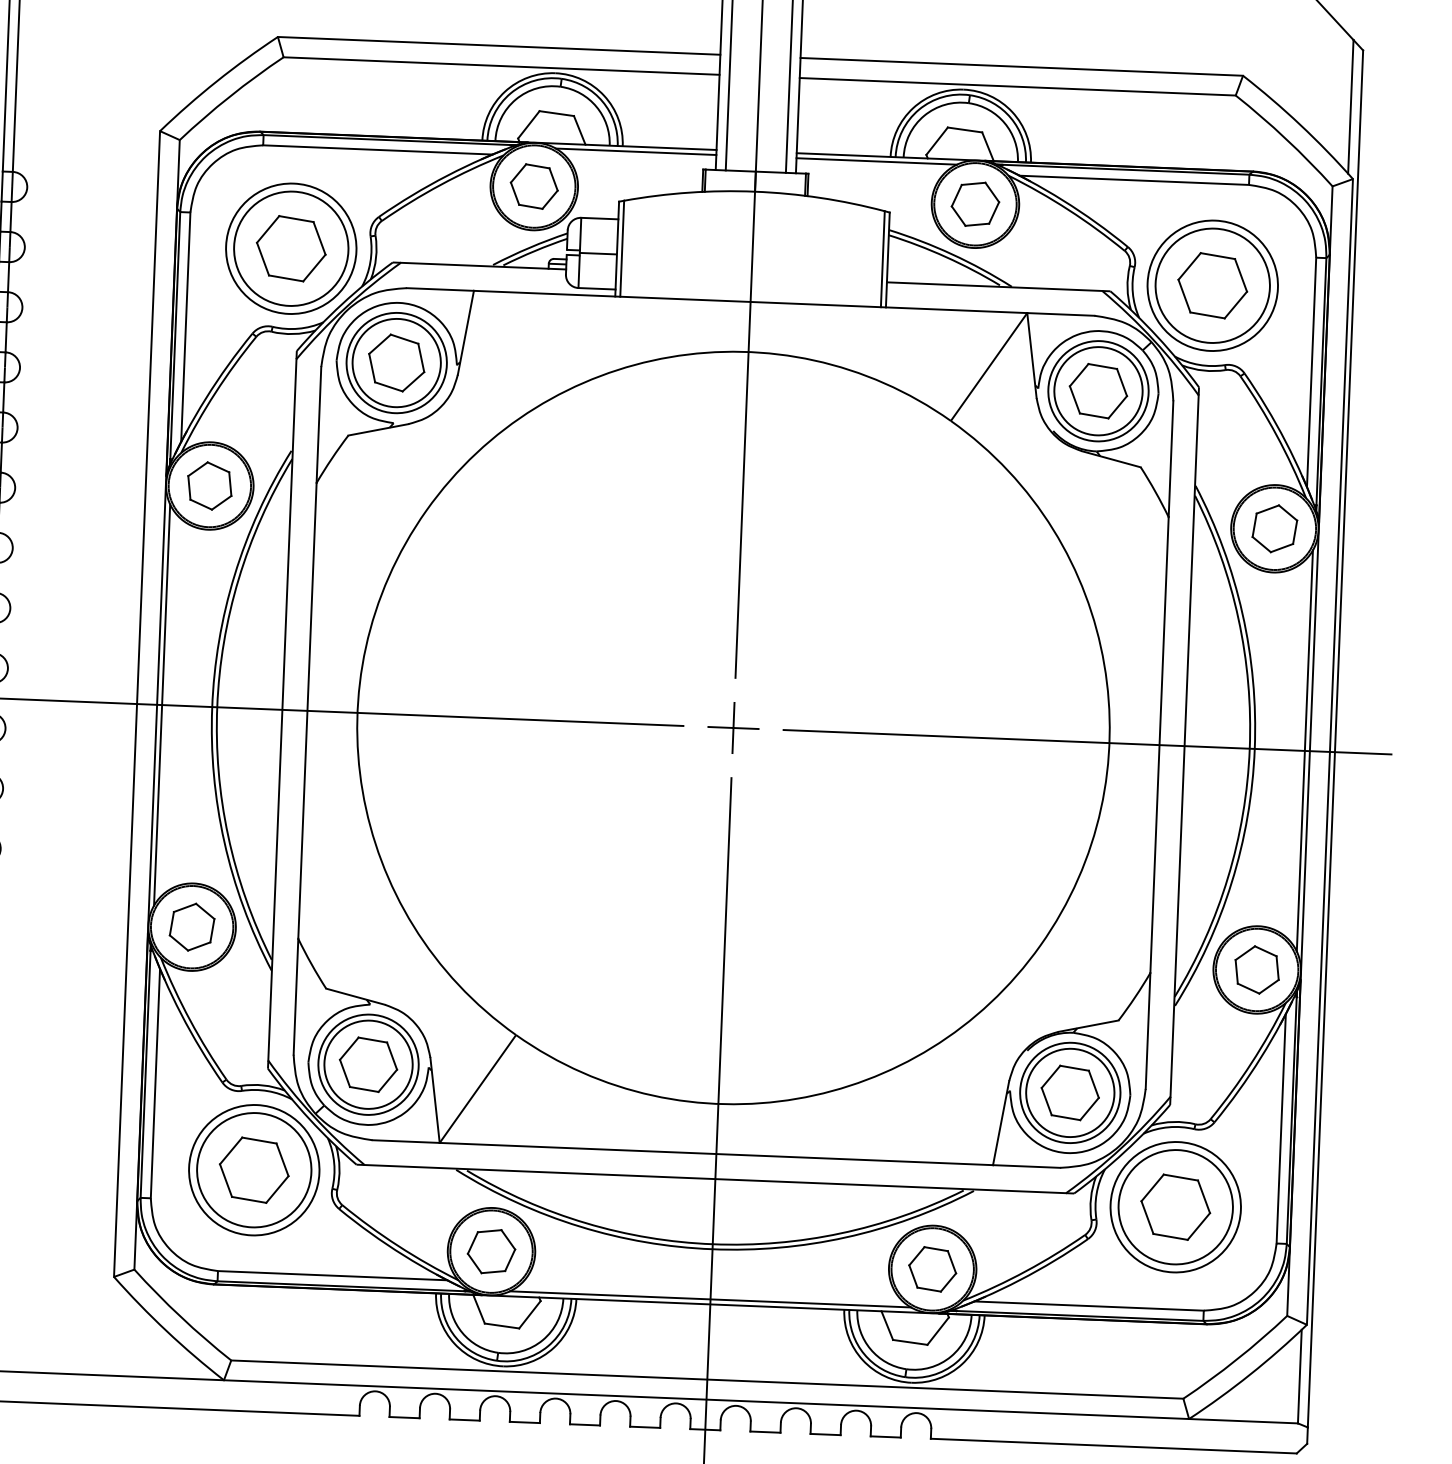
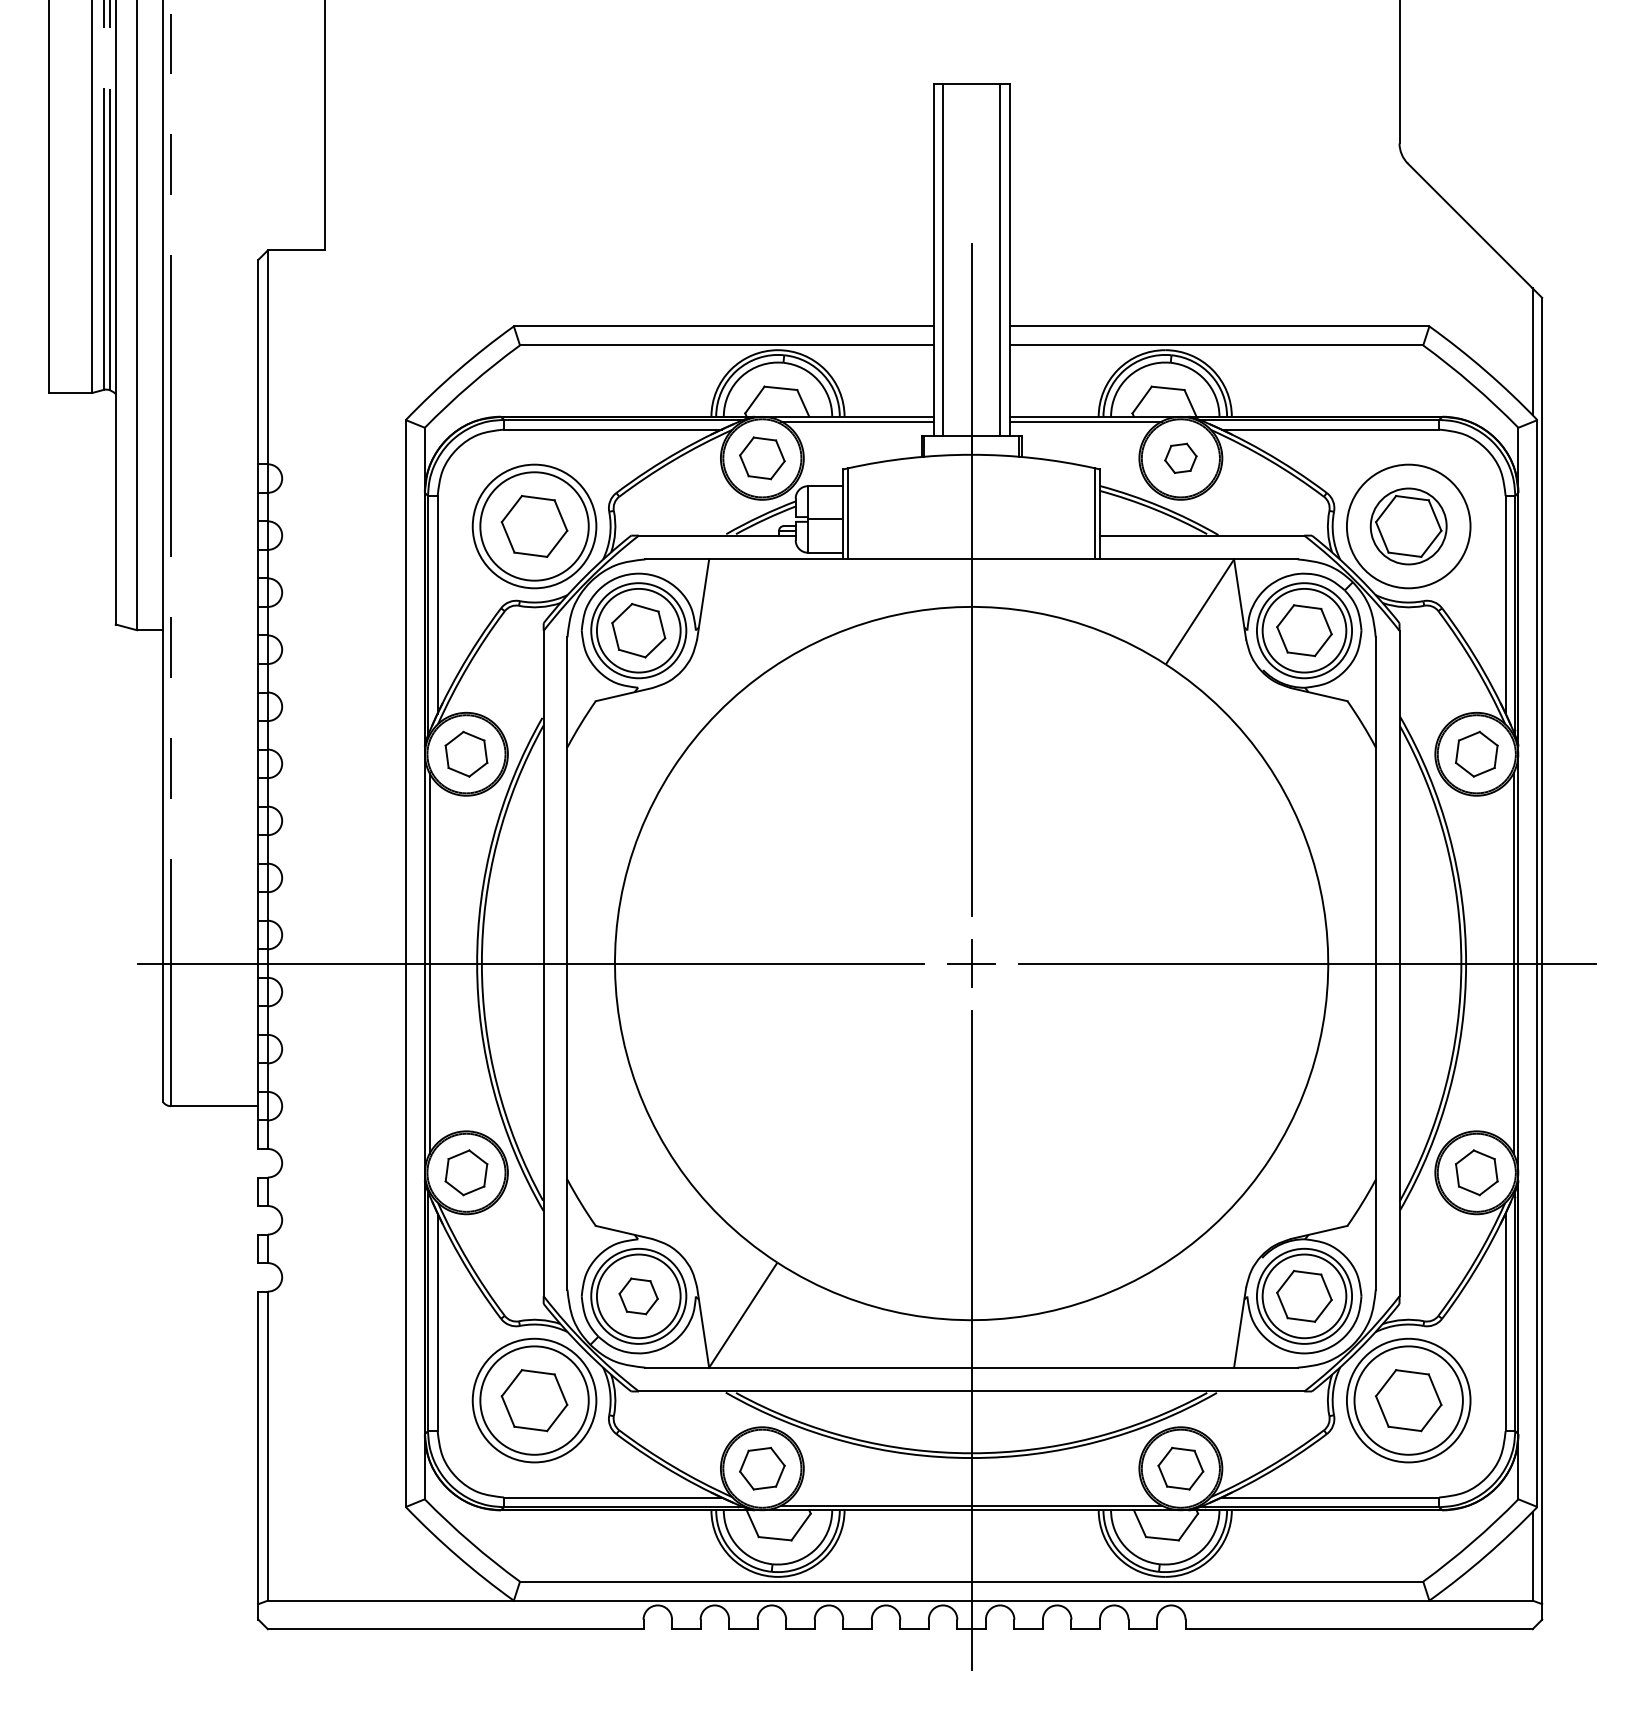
part: (975, 204) -> (1180, 458), size x0.7
circle: (1212, 285) -> (1408, 526), size x0.7
part: (368, 1064) -> (638, 1296), size x0.7

